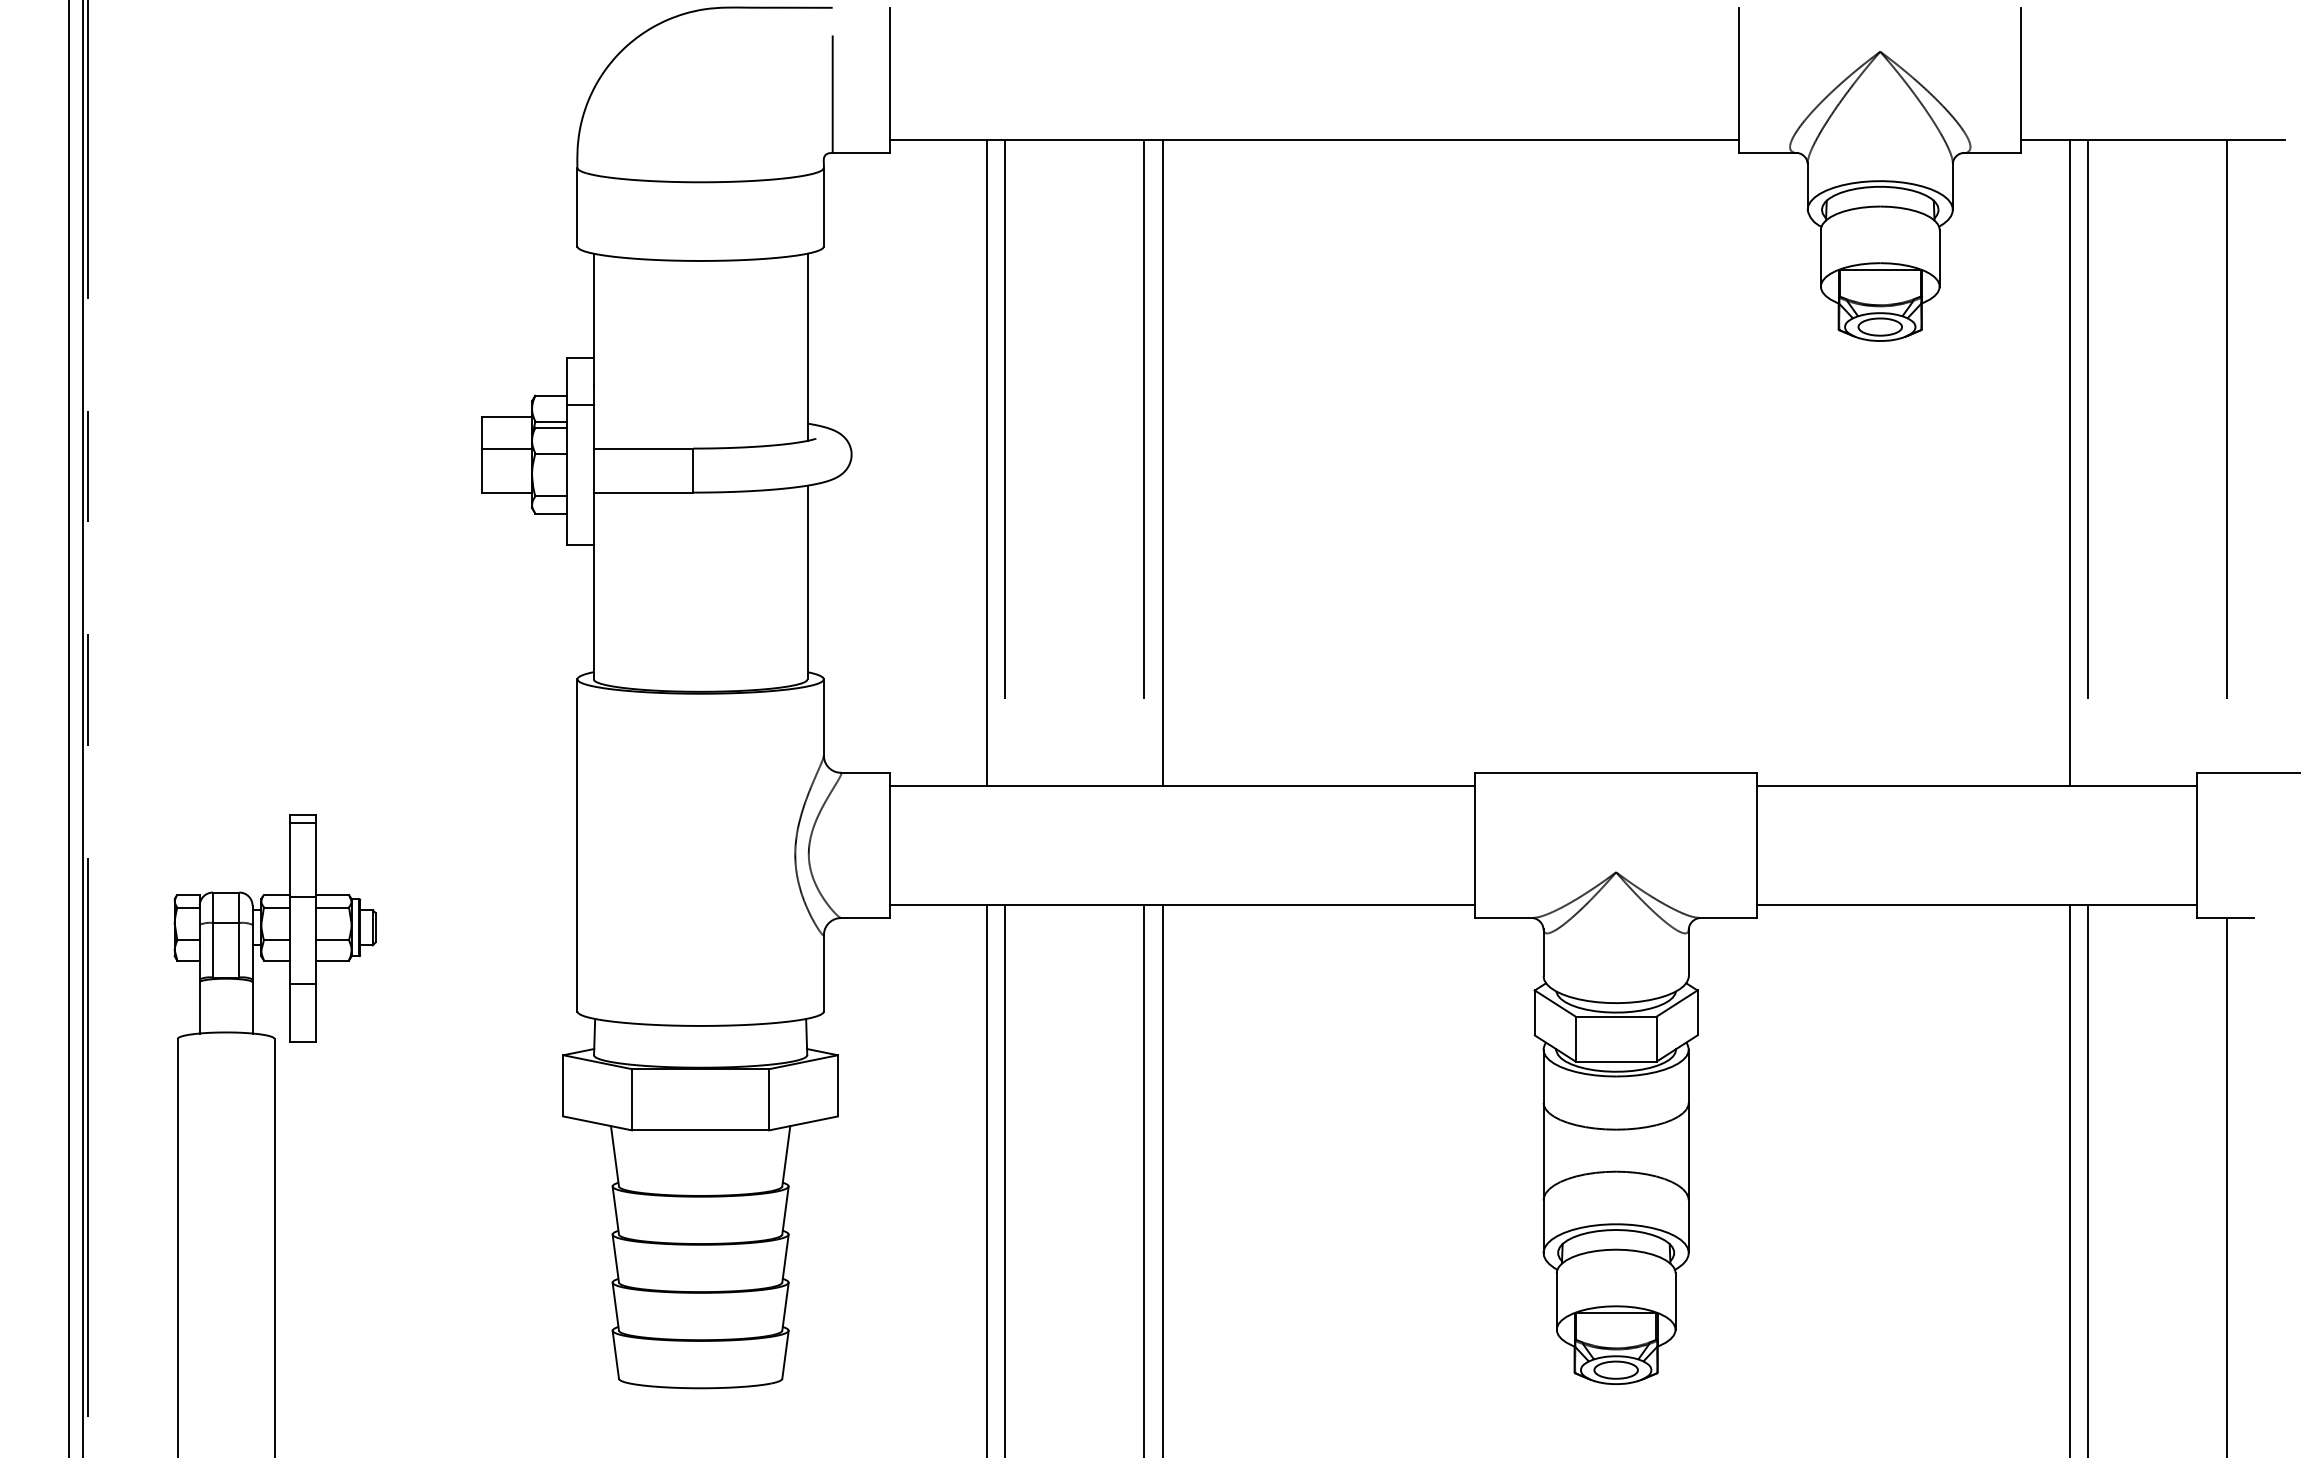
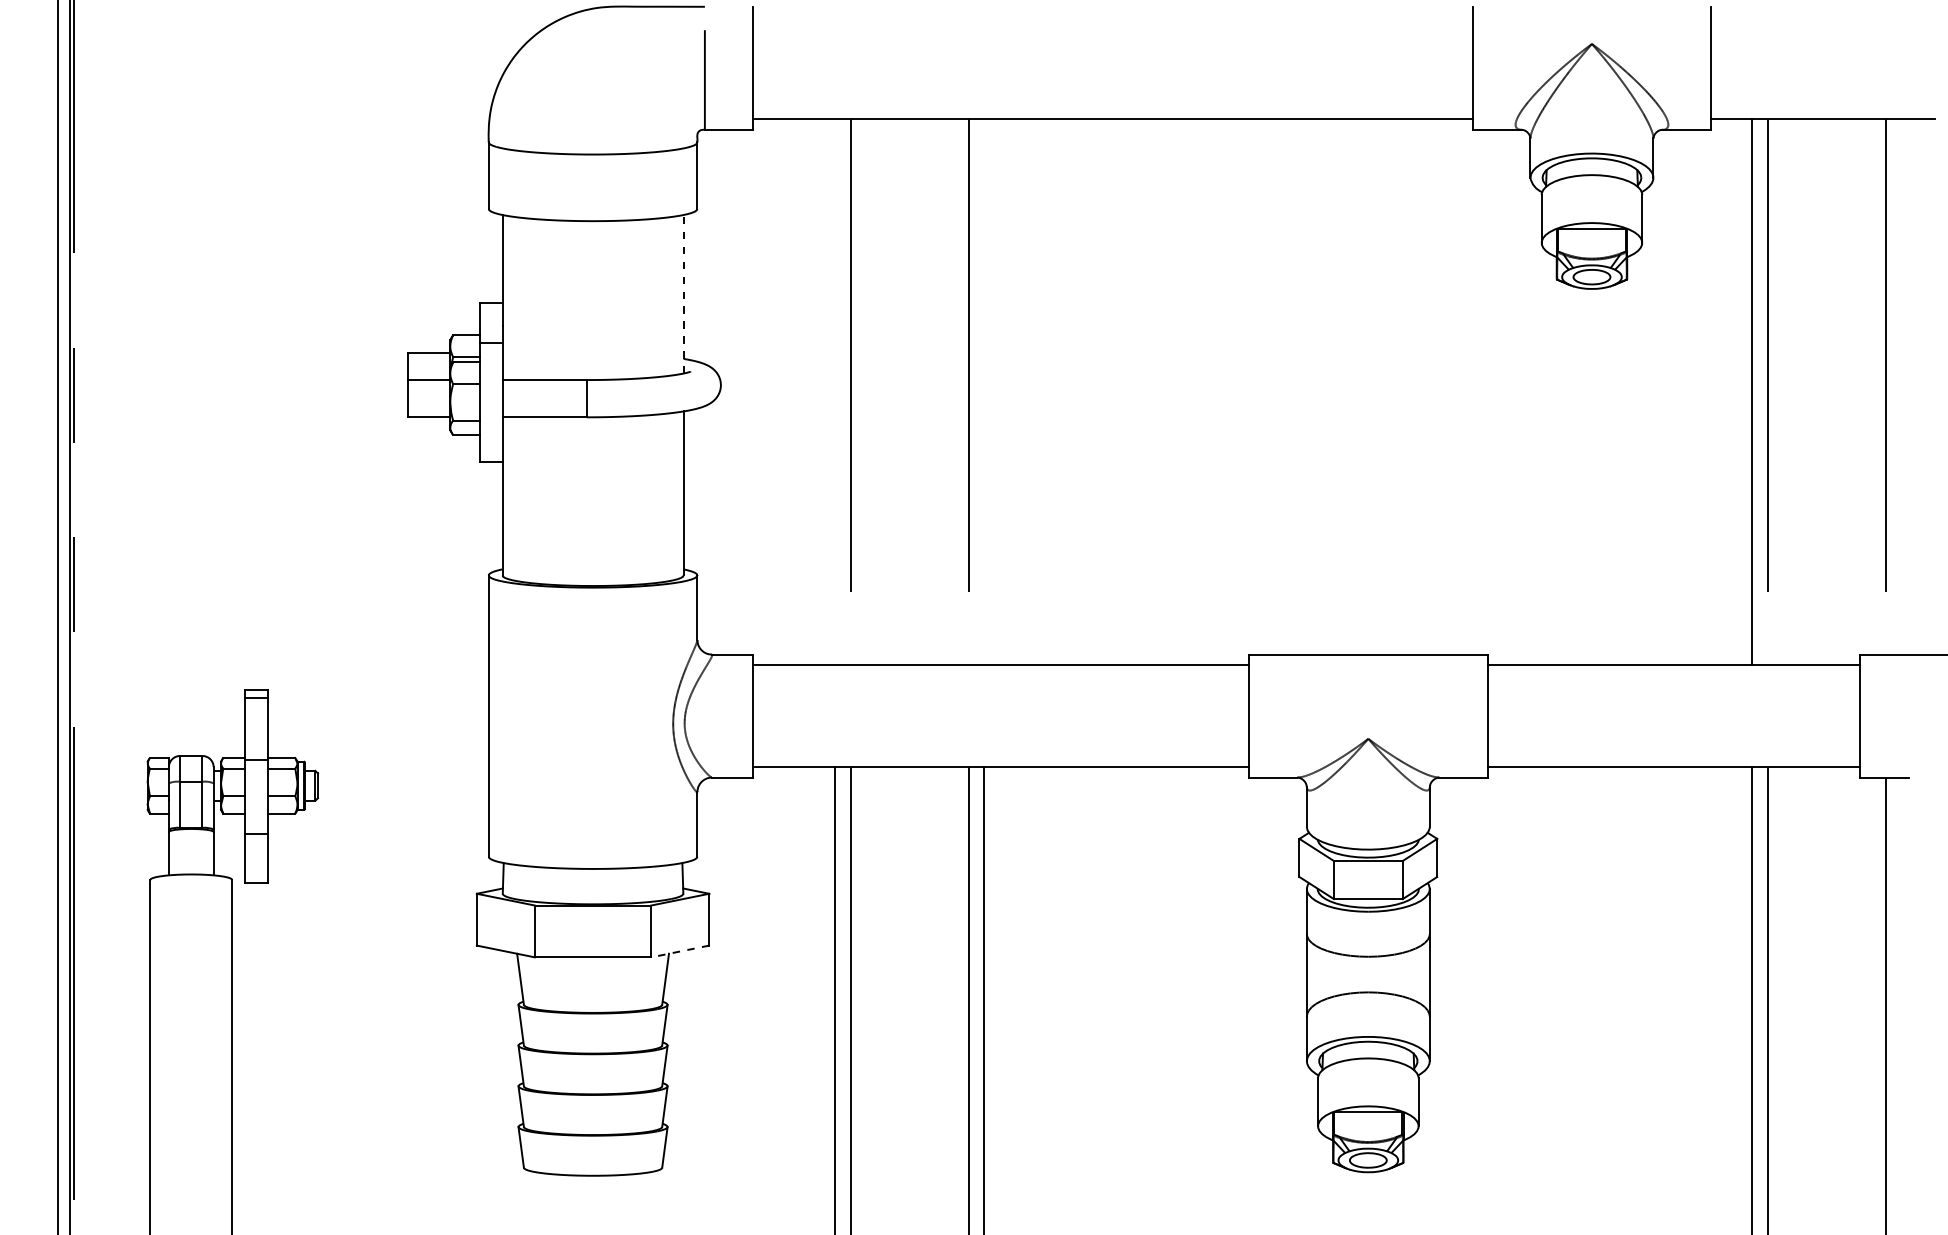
line: (807, 347) -> (683, 294), solid -> dashed
line: (986, 462) -> (835, 391), removed
line: (1162, 462) -> (984, 391), removed
line: (803, 1123) -> (680, 951), solid -> dashed

